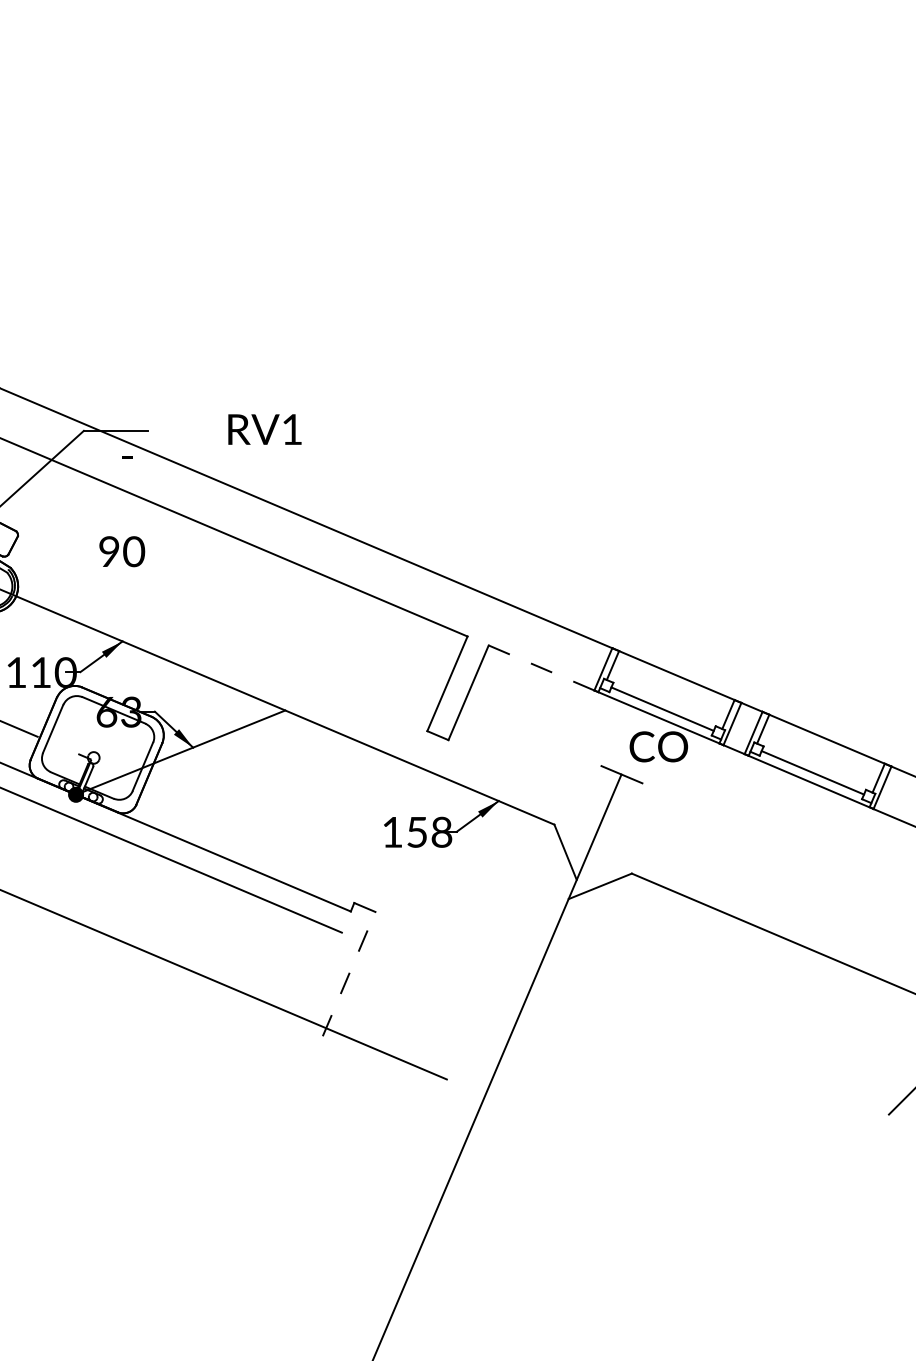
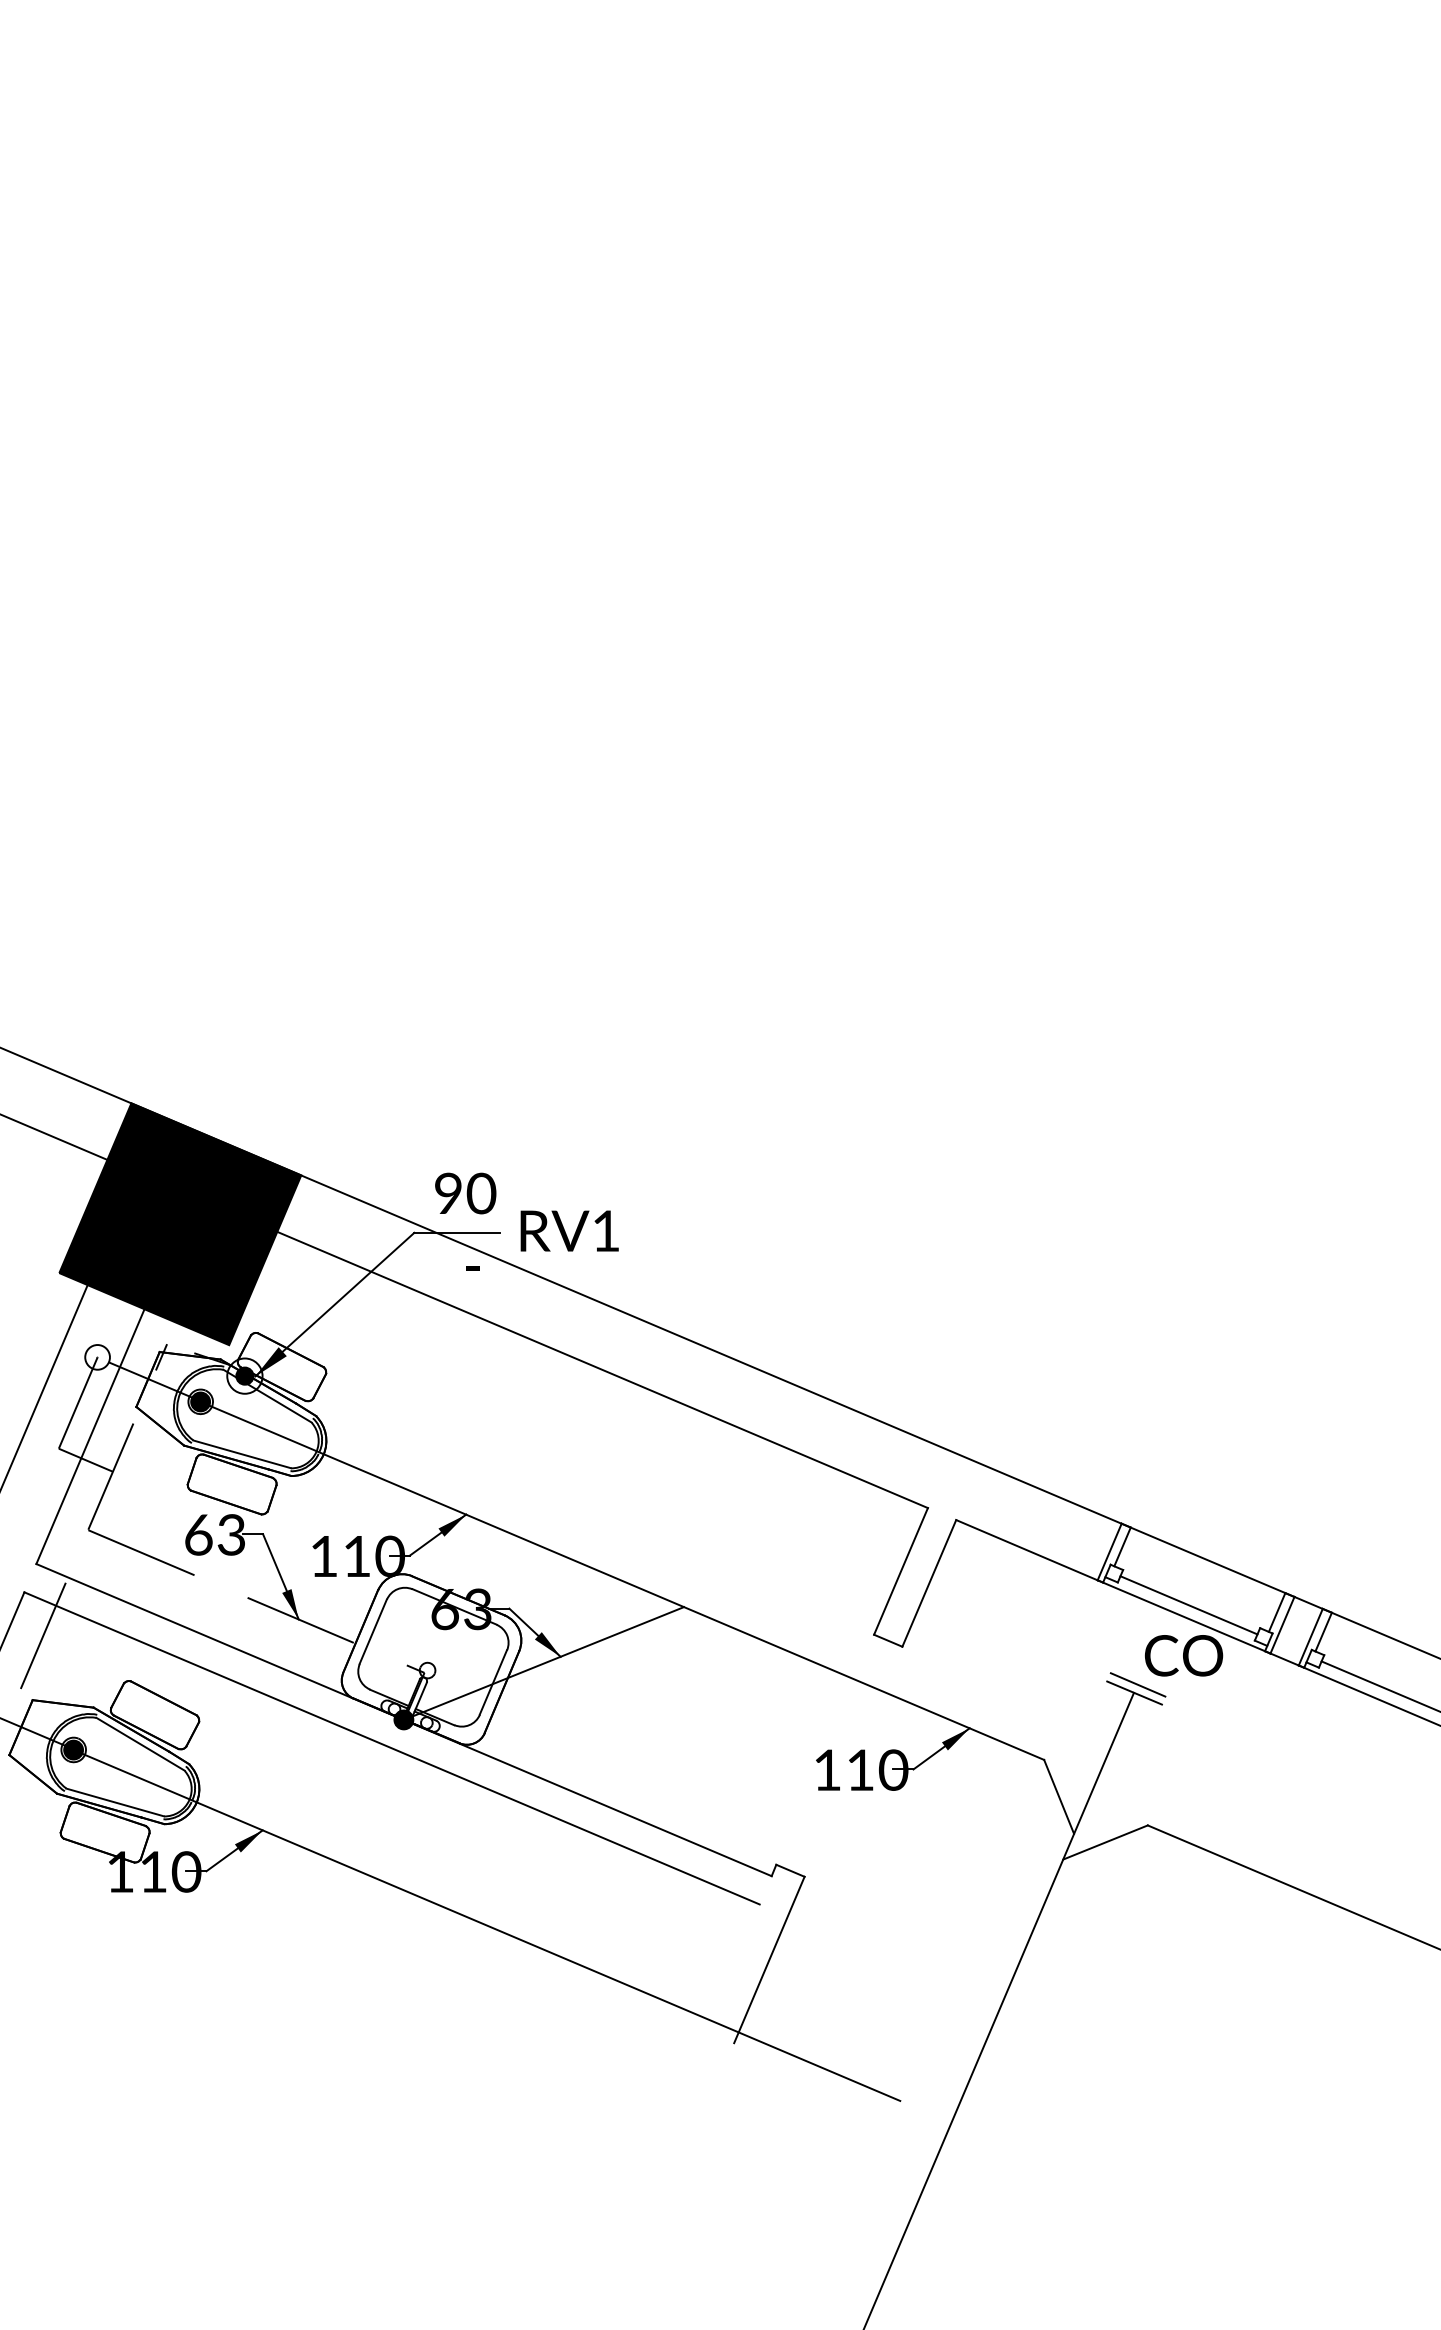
text: (264, 429) -> (569, 1230), moved
text: (122, 551) -> (465, 1193), moved
line: (541, 668) -> (1026, 1550), dashed -> solid
line: (624, 768) -> (1137, 1684), added
text: (429, 831) -> (877, 1769), 158 -> 110
line: (349, 973) -> (769, 1959), dashed -> solid

